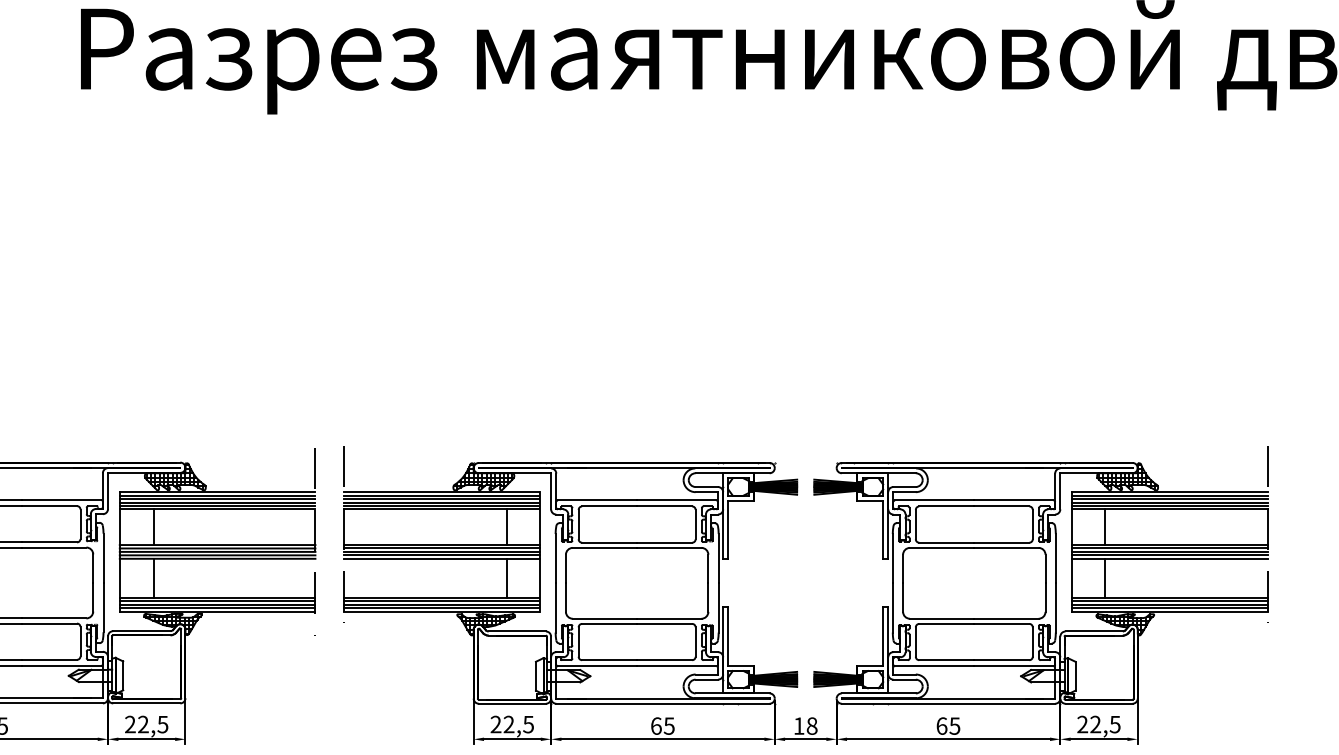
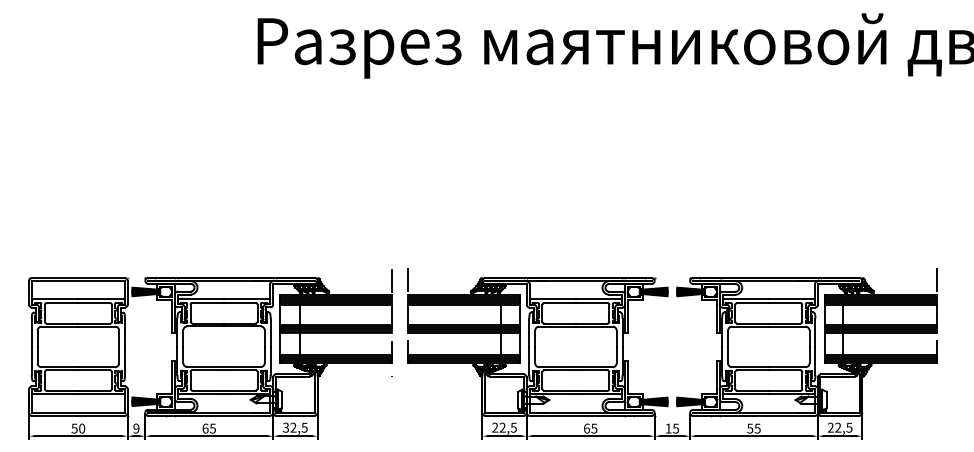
text: (131, 725) -> (286, 428), 22,5 -> 32,5
text: (812, 725) -> (676, 428), 18 -> 15
text: (942, 725) -> (750, 428), 65 -> 55

